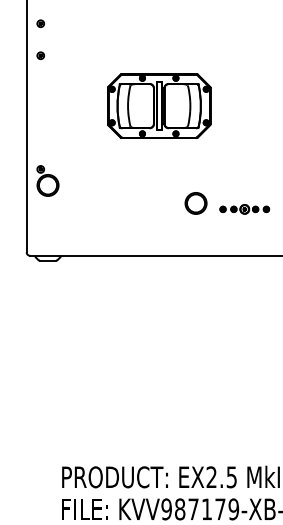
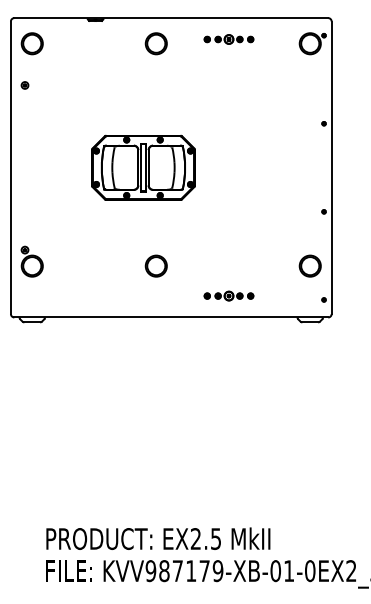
part: (40, 55) -> (24, 117), removed
part: (47, 180) -> (31, 261), moved
part: (195, 202) -> (155, 265), moved
part: (244, 208) -> (228, 295), moved

